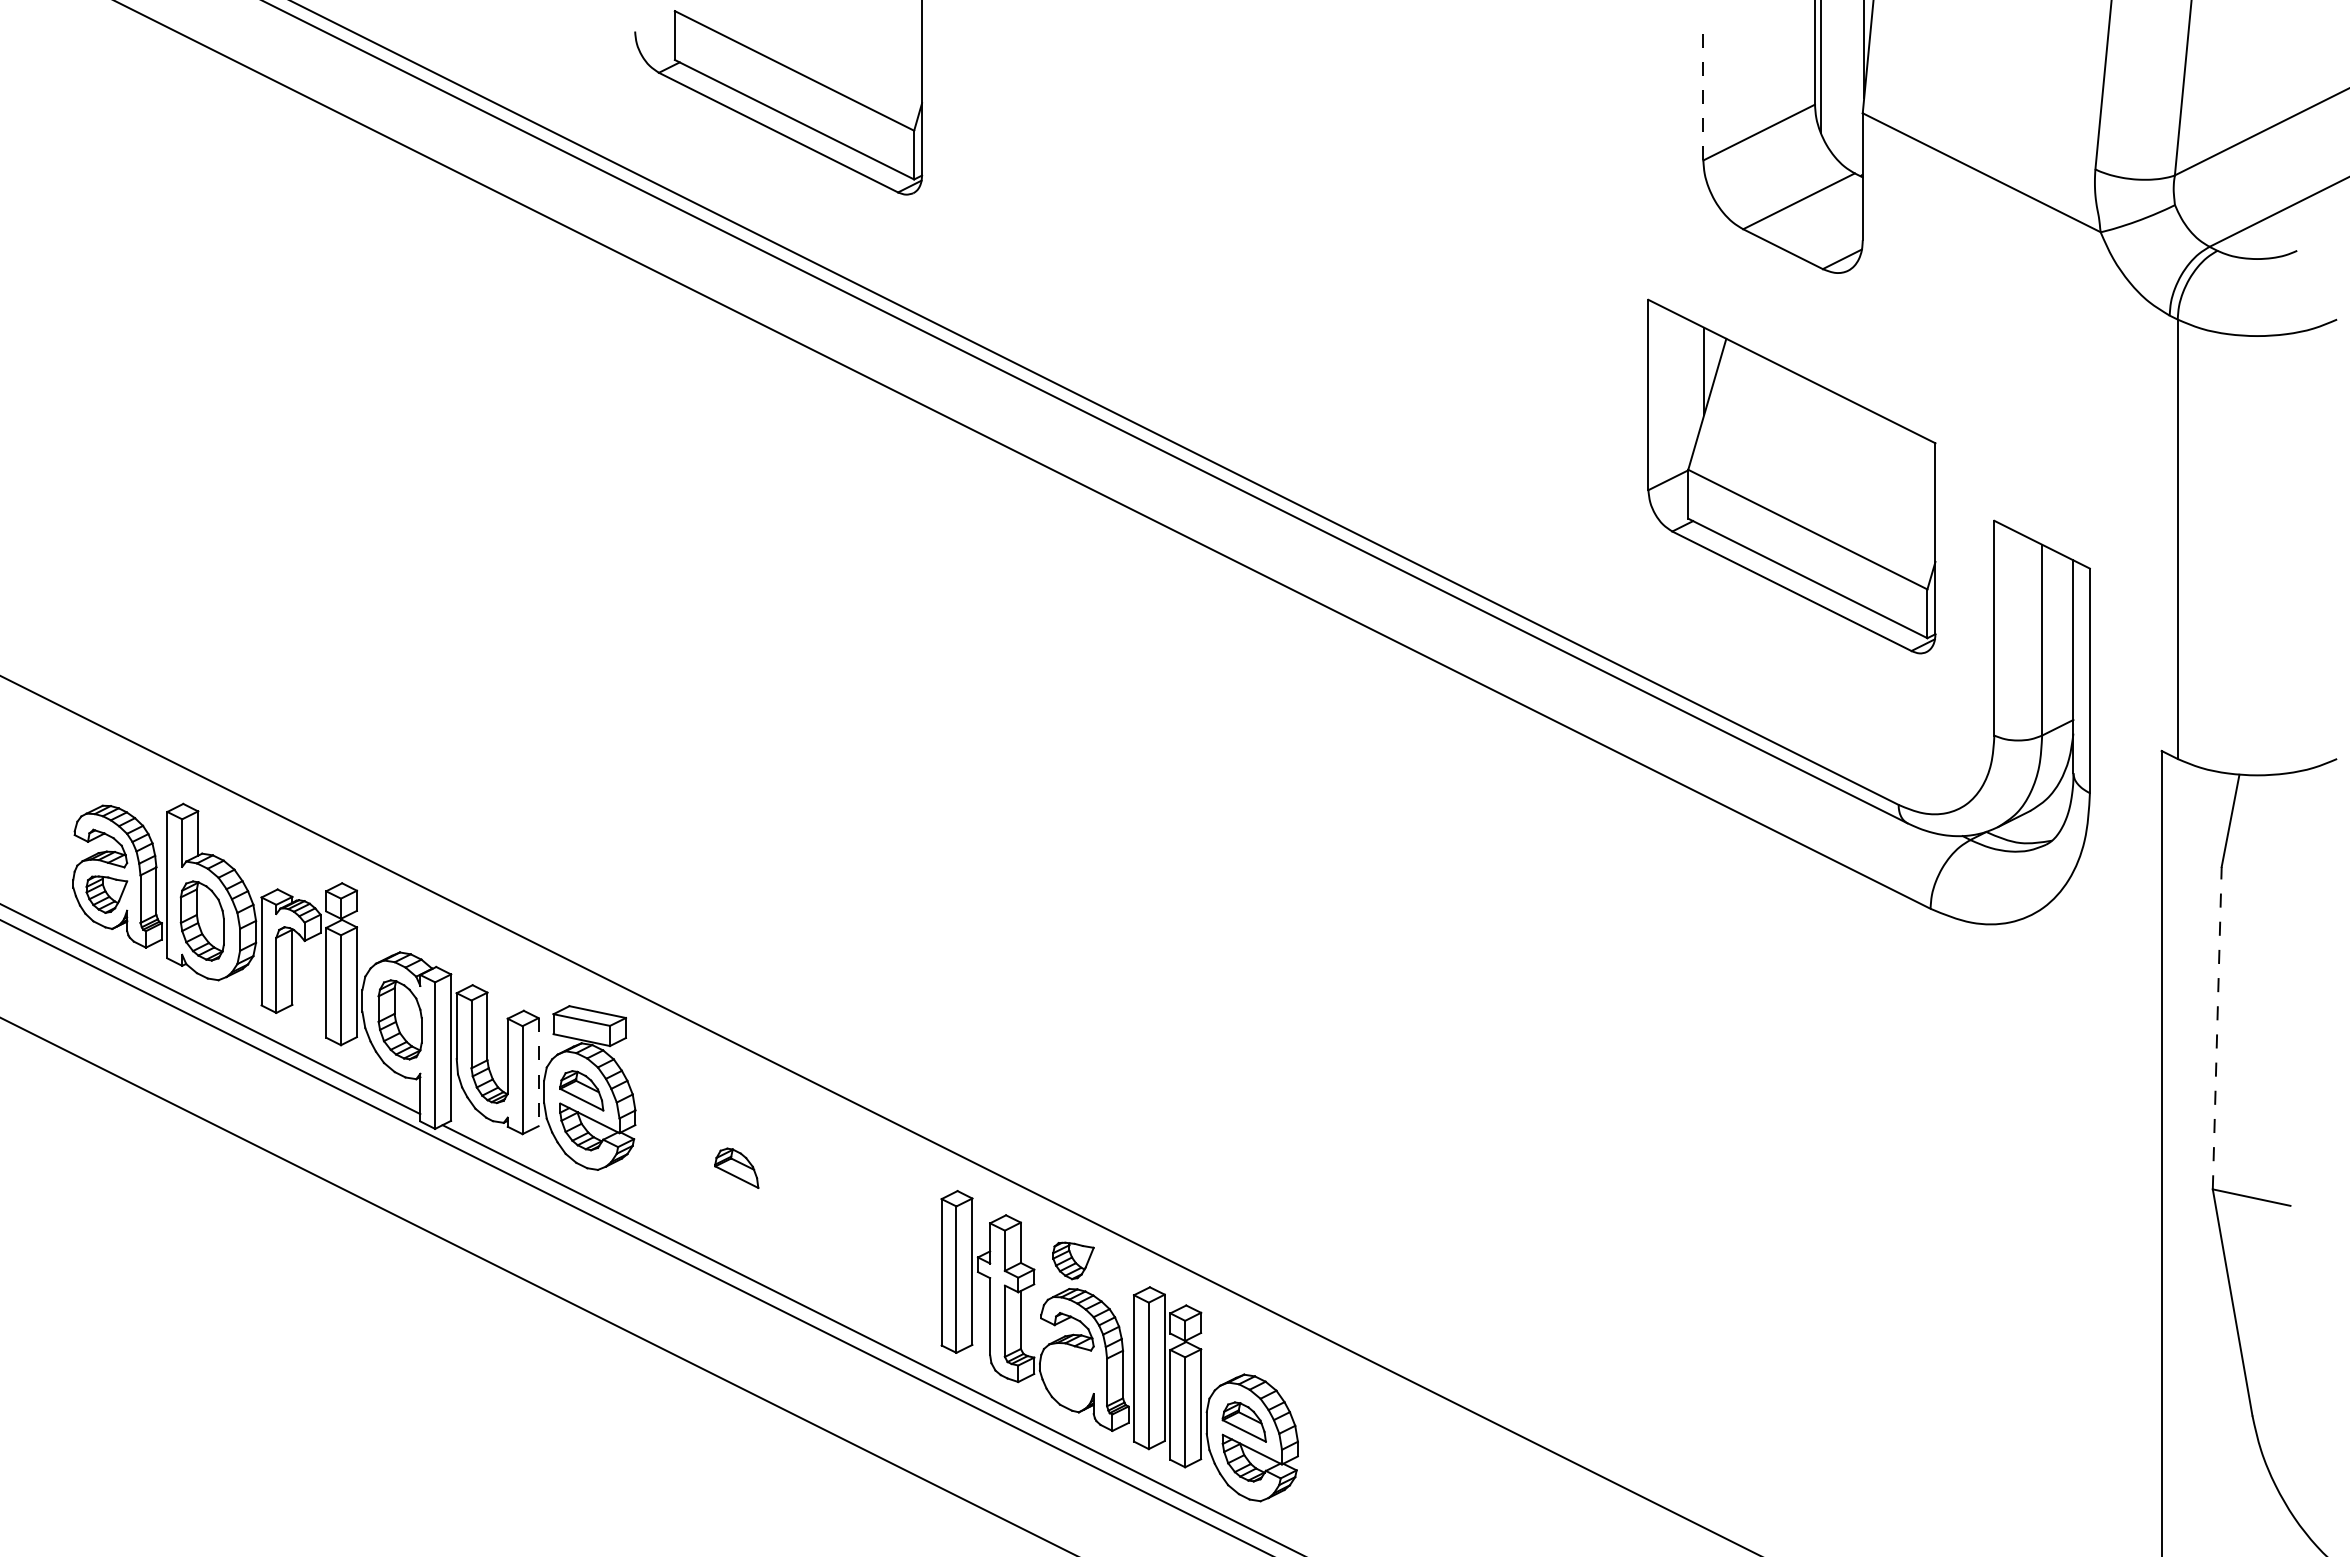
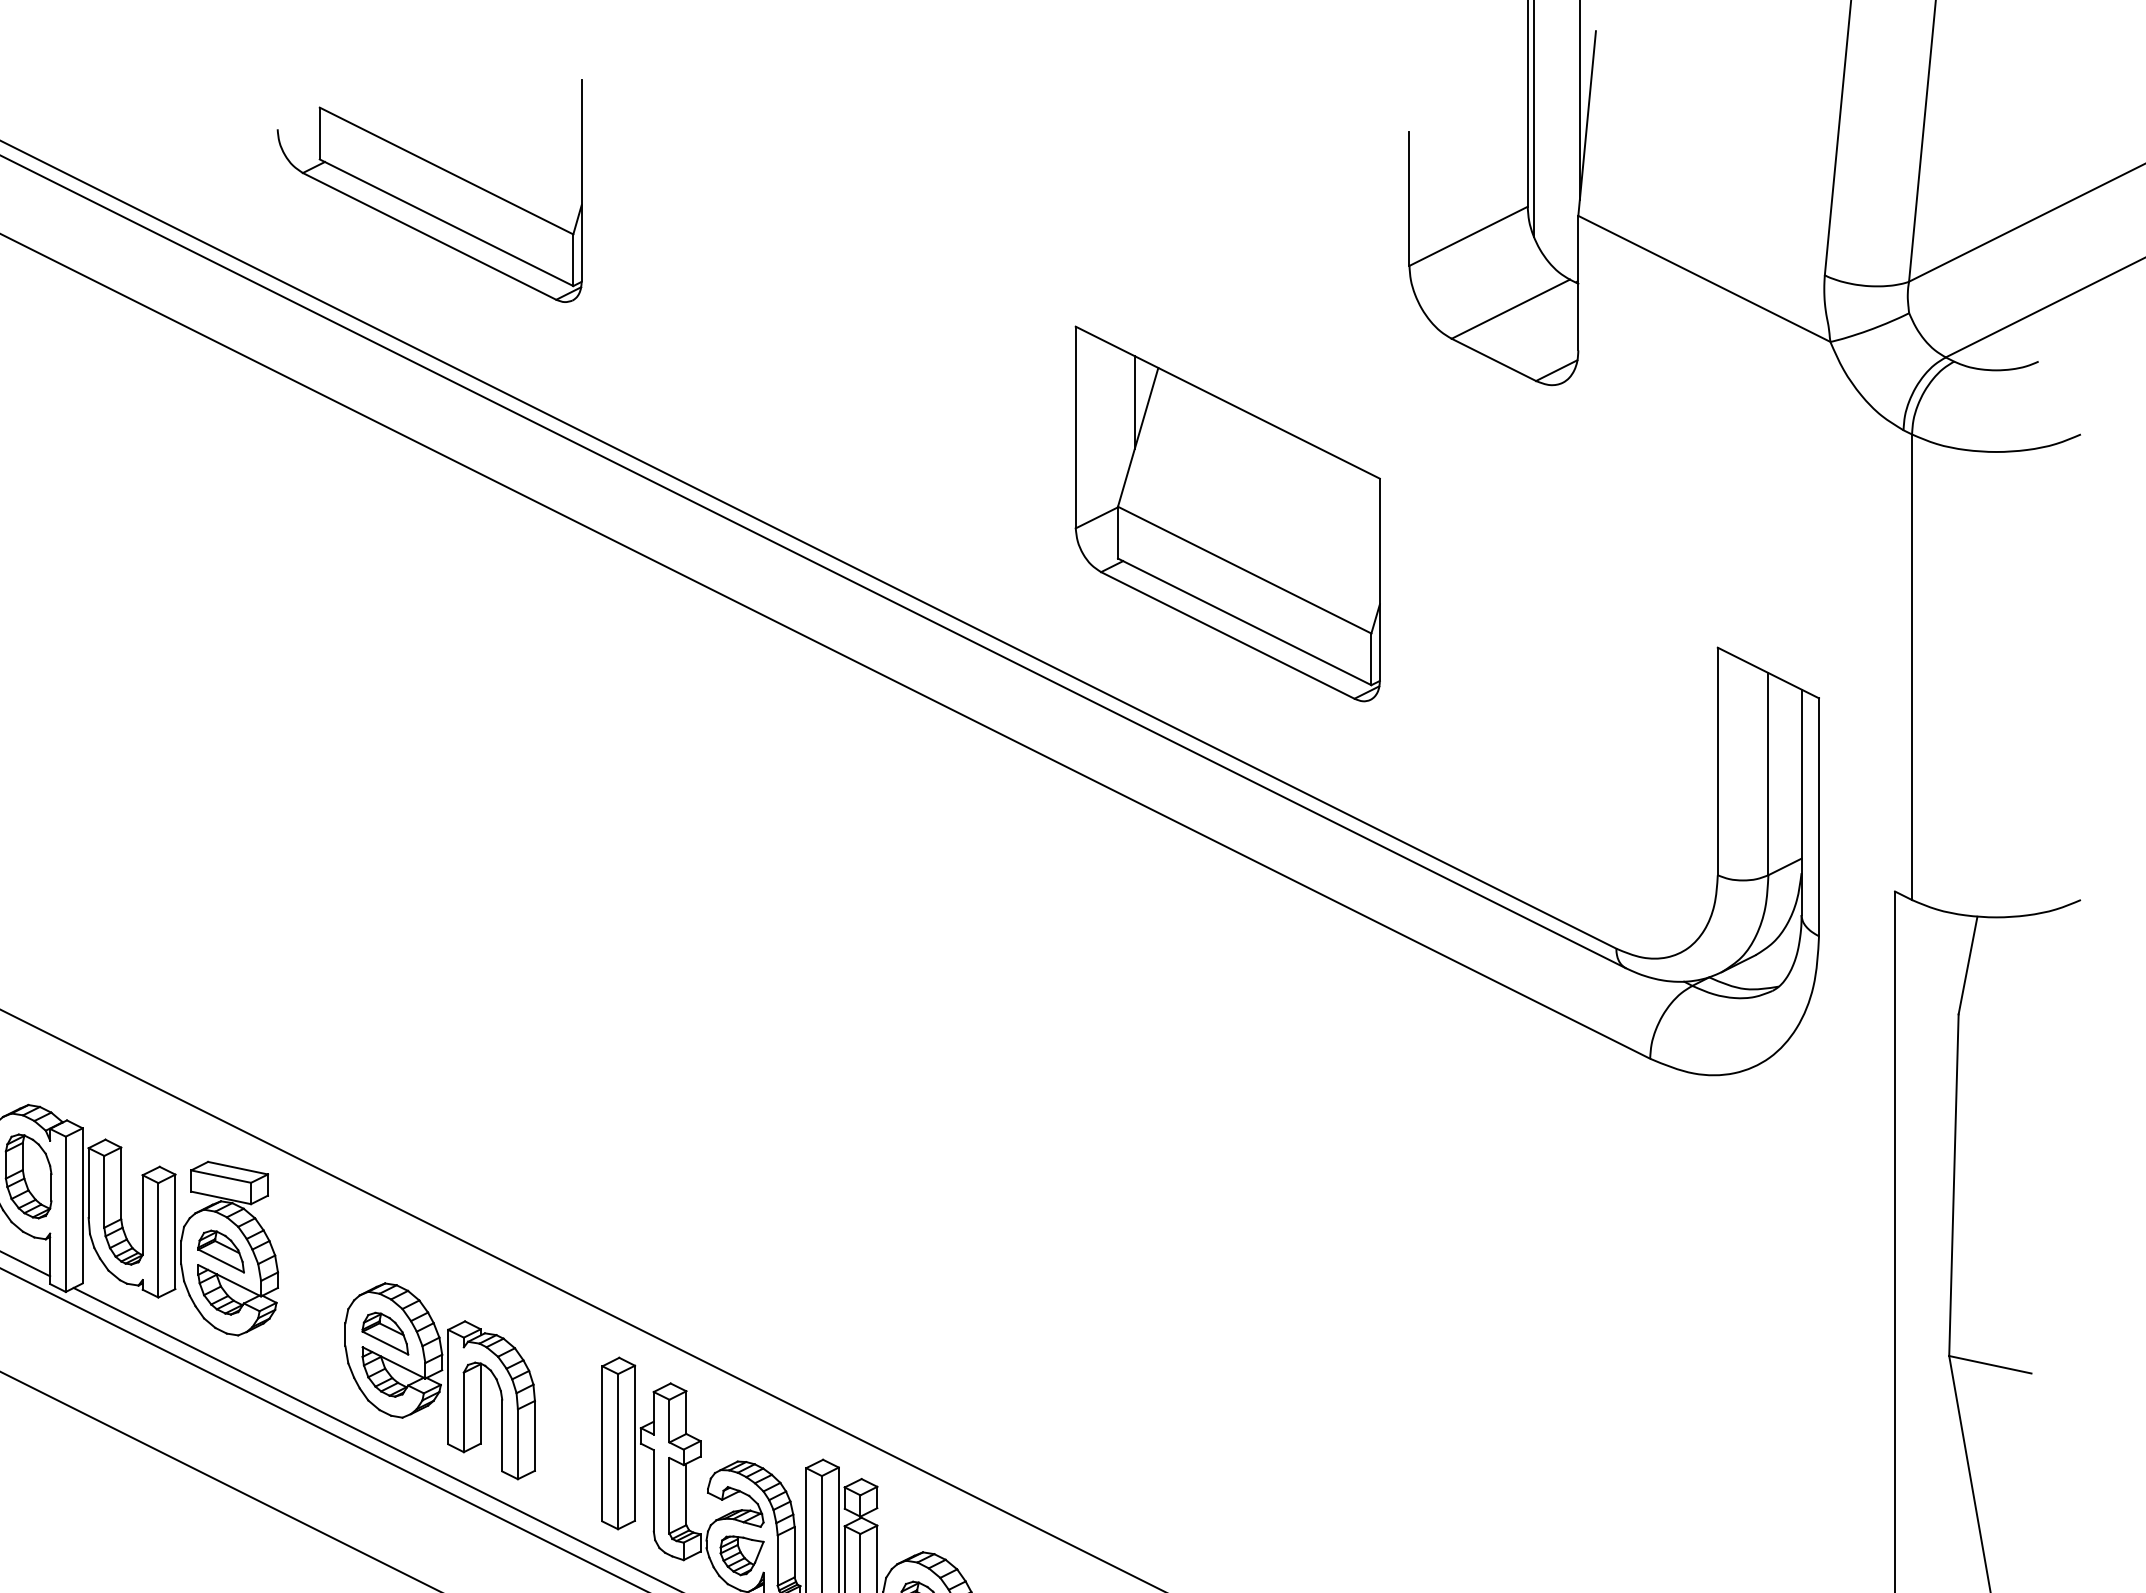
line: (1703, 97) -> (1409, 199), dashed -> solid
part: (1791, 476) -> (1227, 513), moved
line: (2217, 1027) -> (1954, 1184), dashed -> solid
line: (538, 1072) -> (175, 1232), dashed -> solid
part: (788, 1212) -> (440, 1380), added
part: (1073, 1260) -> (742, 1555), moved

